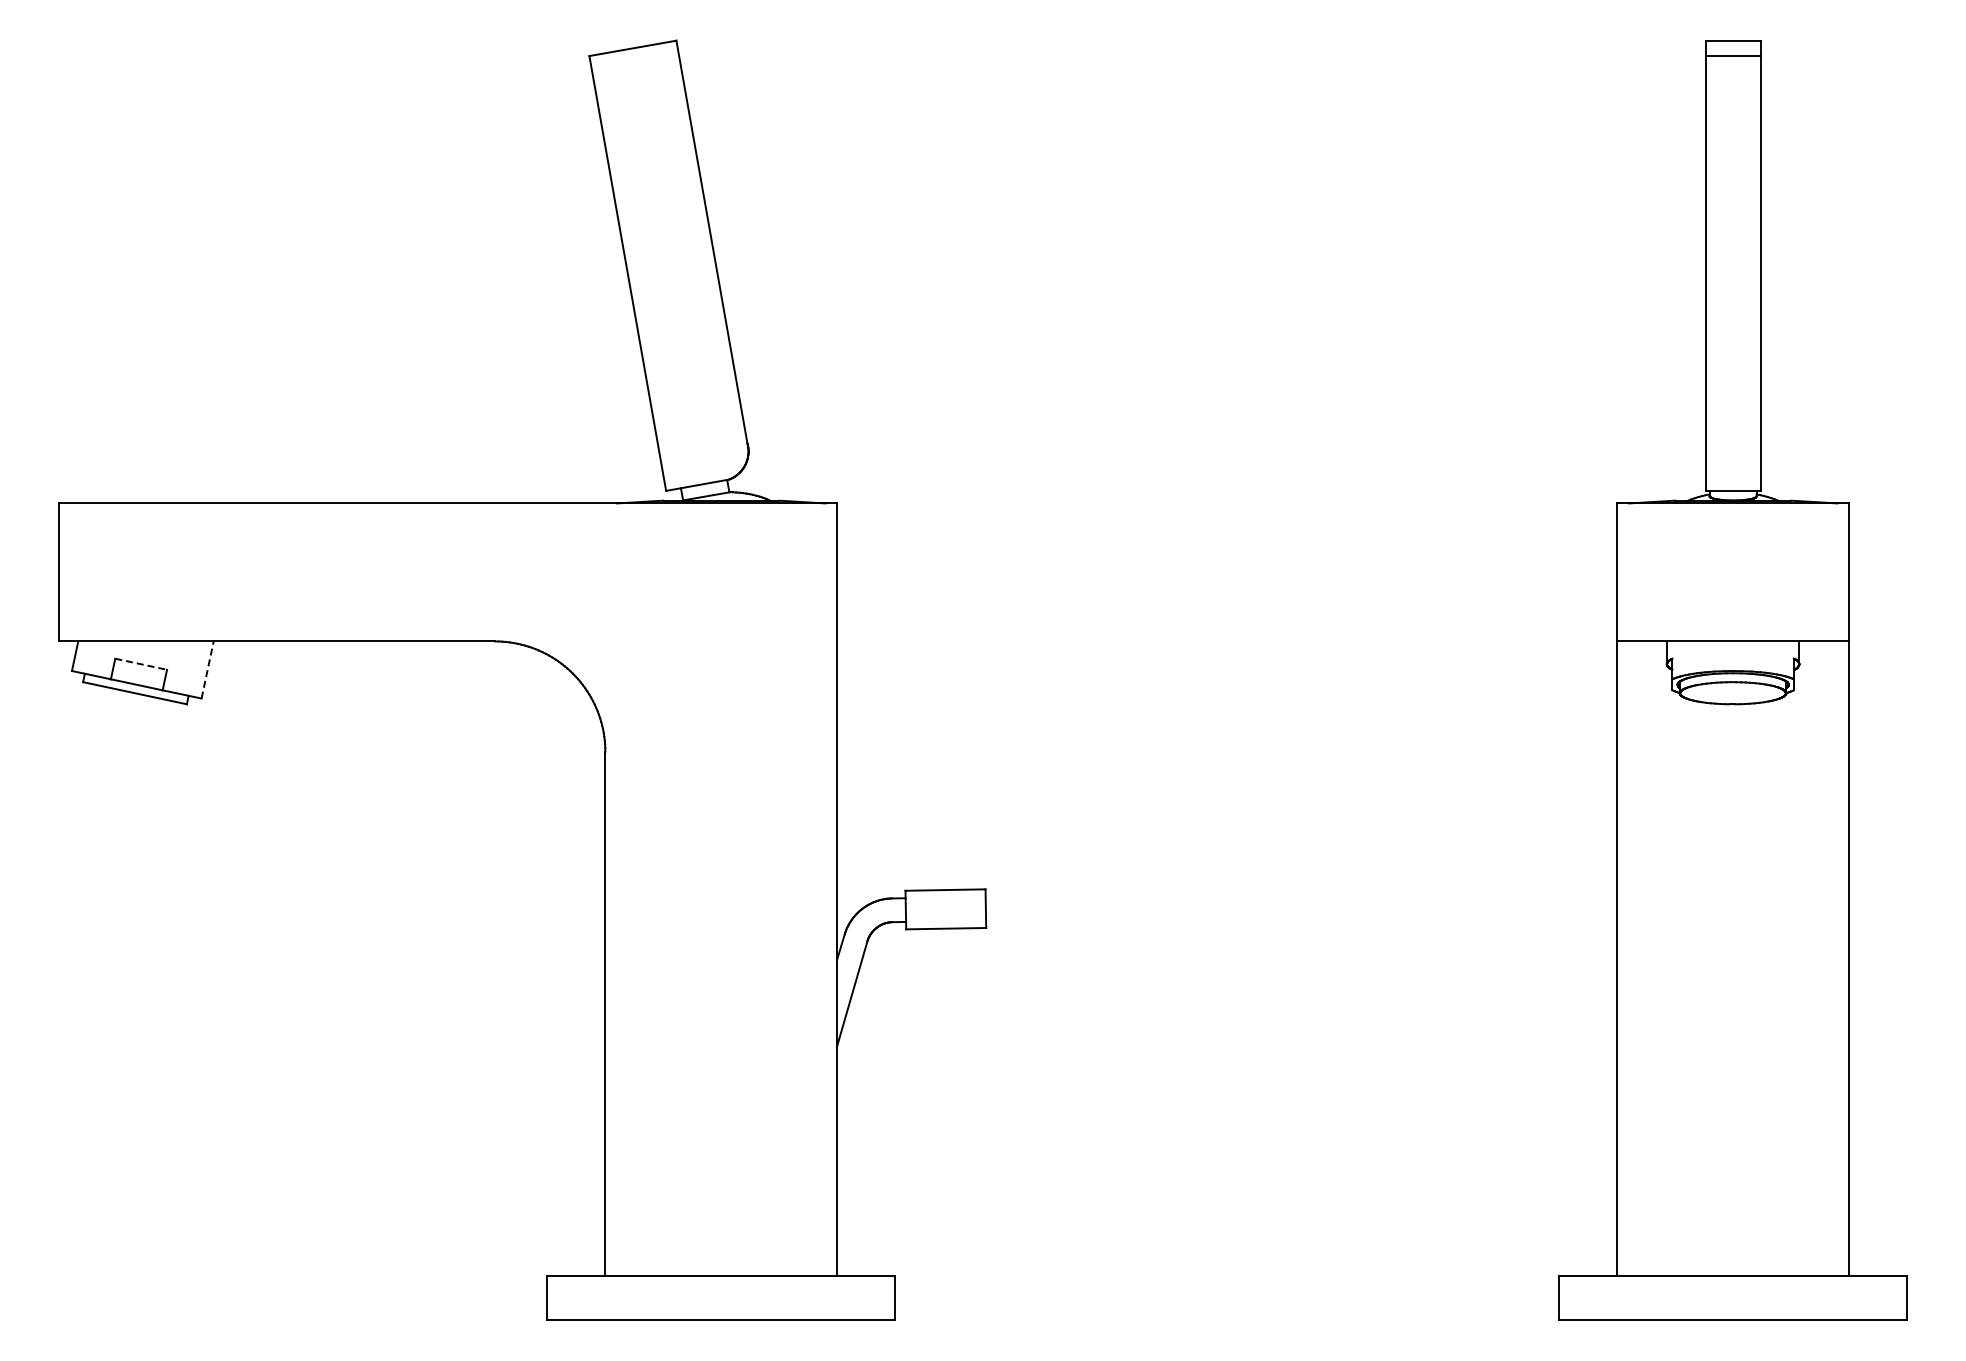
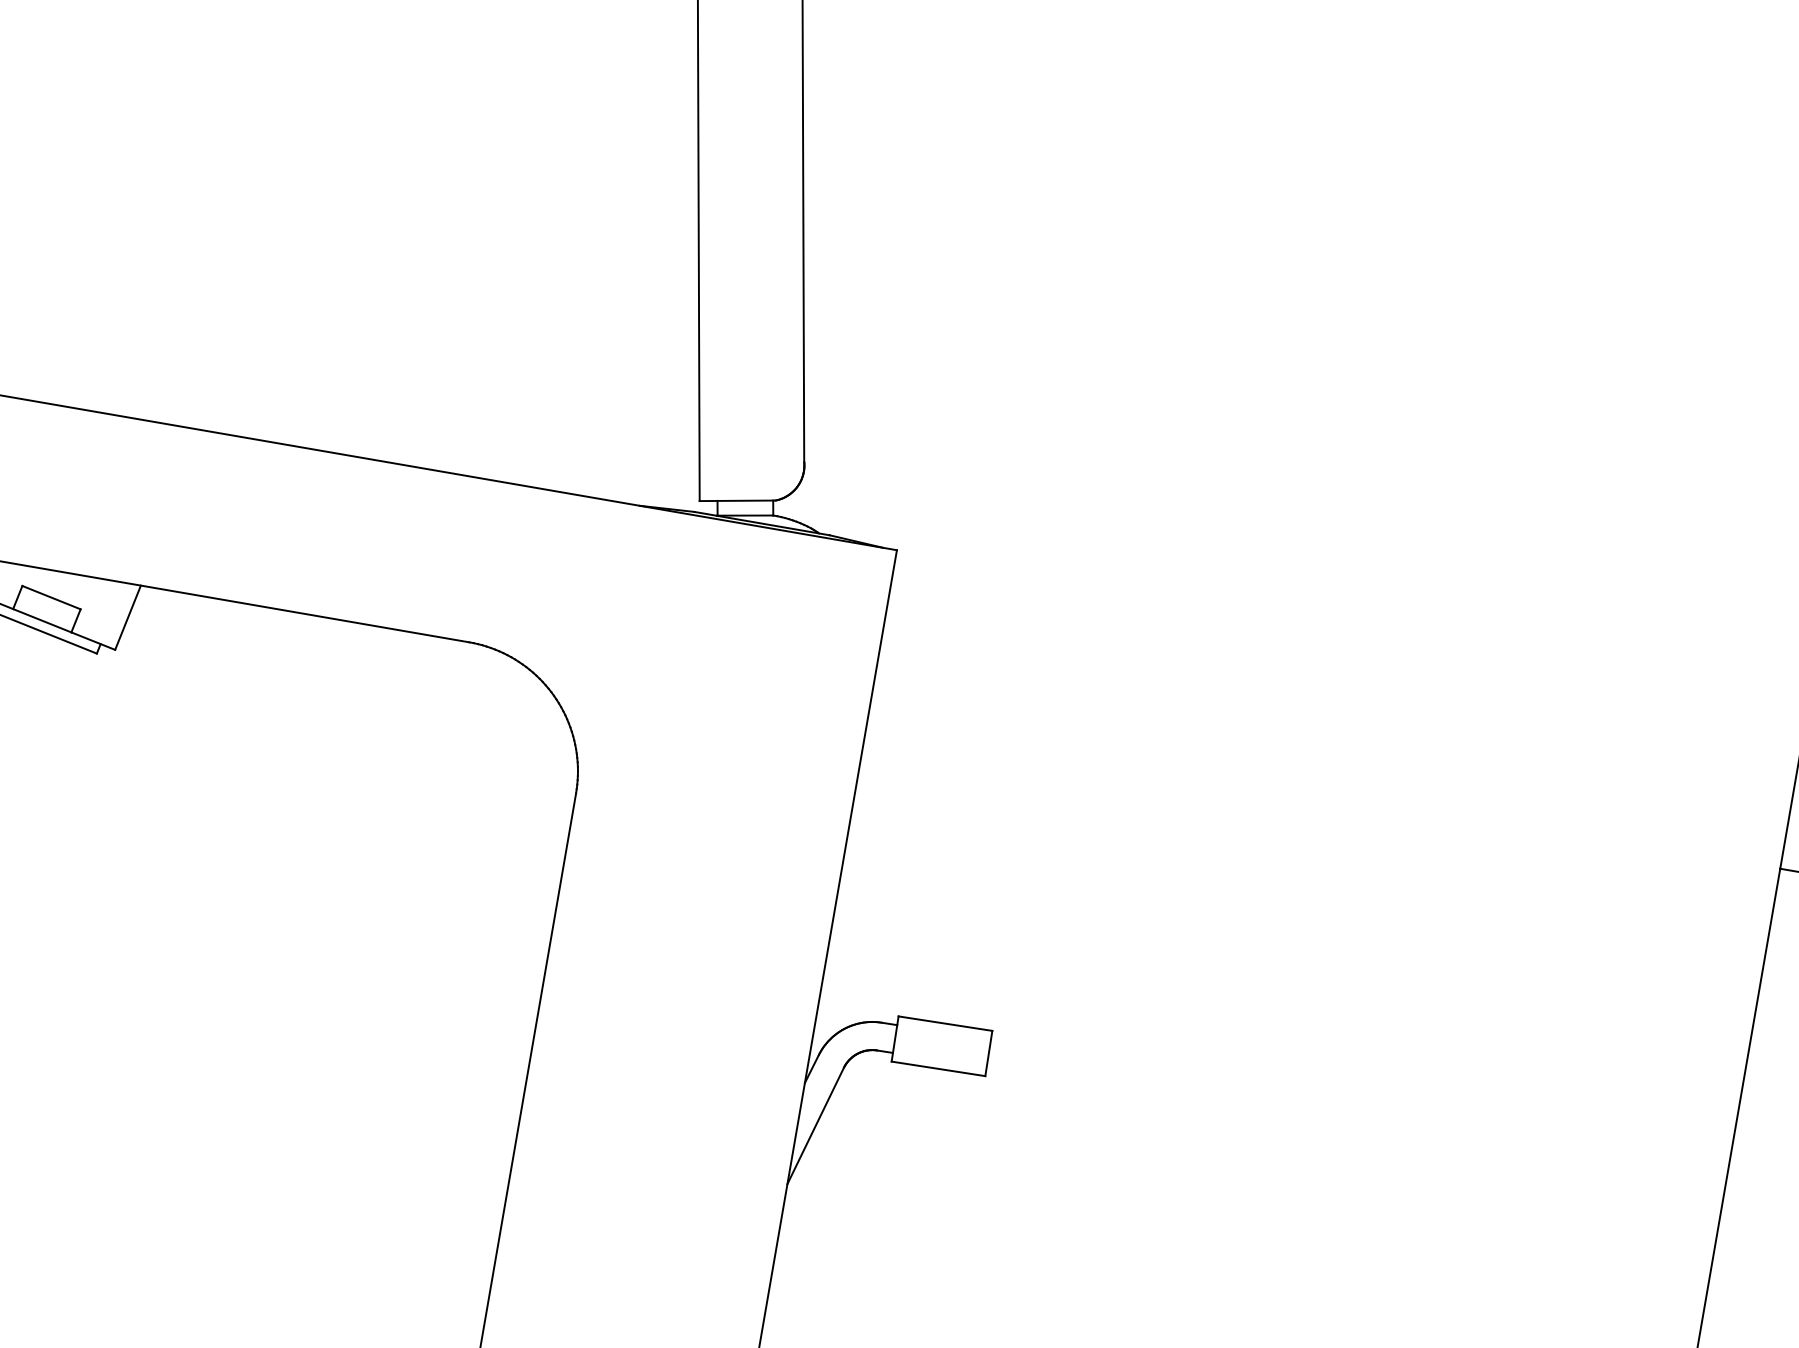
line: (141, 664) -> (51, 597), dashed -> solid
line: (207, 669) -> (127, 617), dashed -> solid

